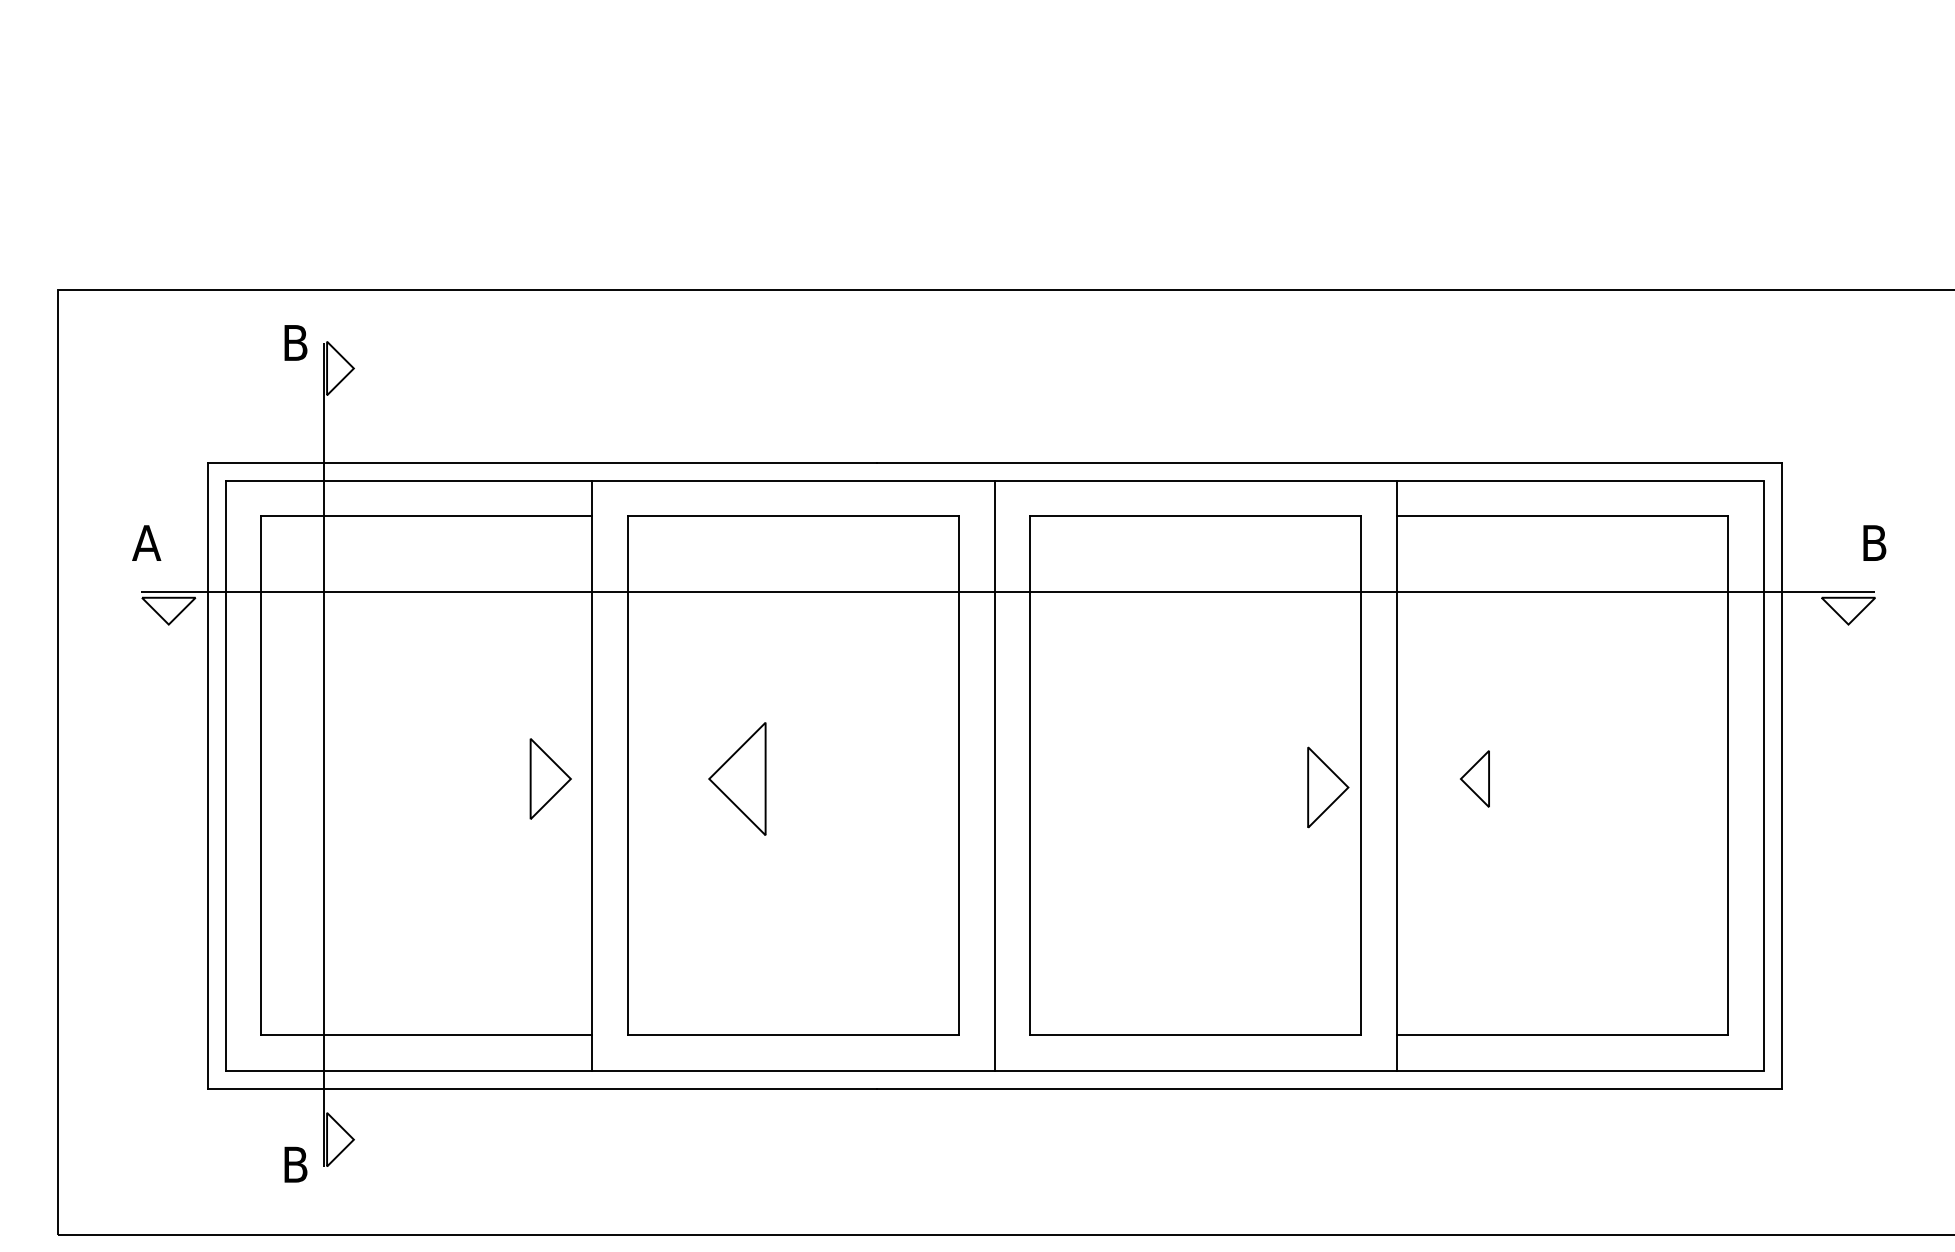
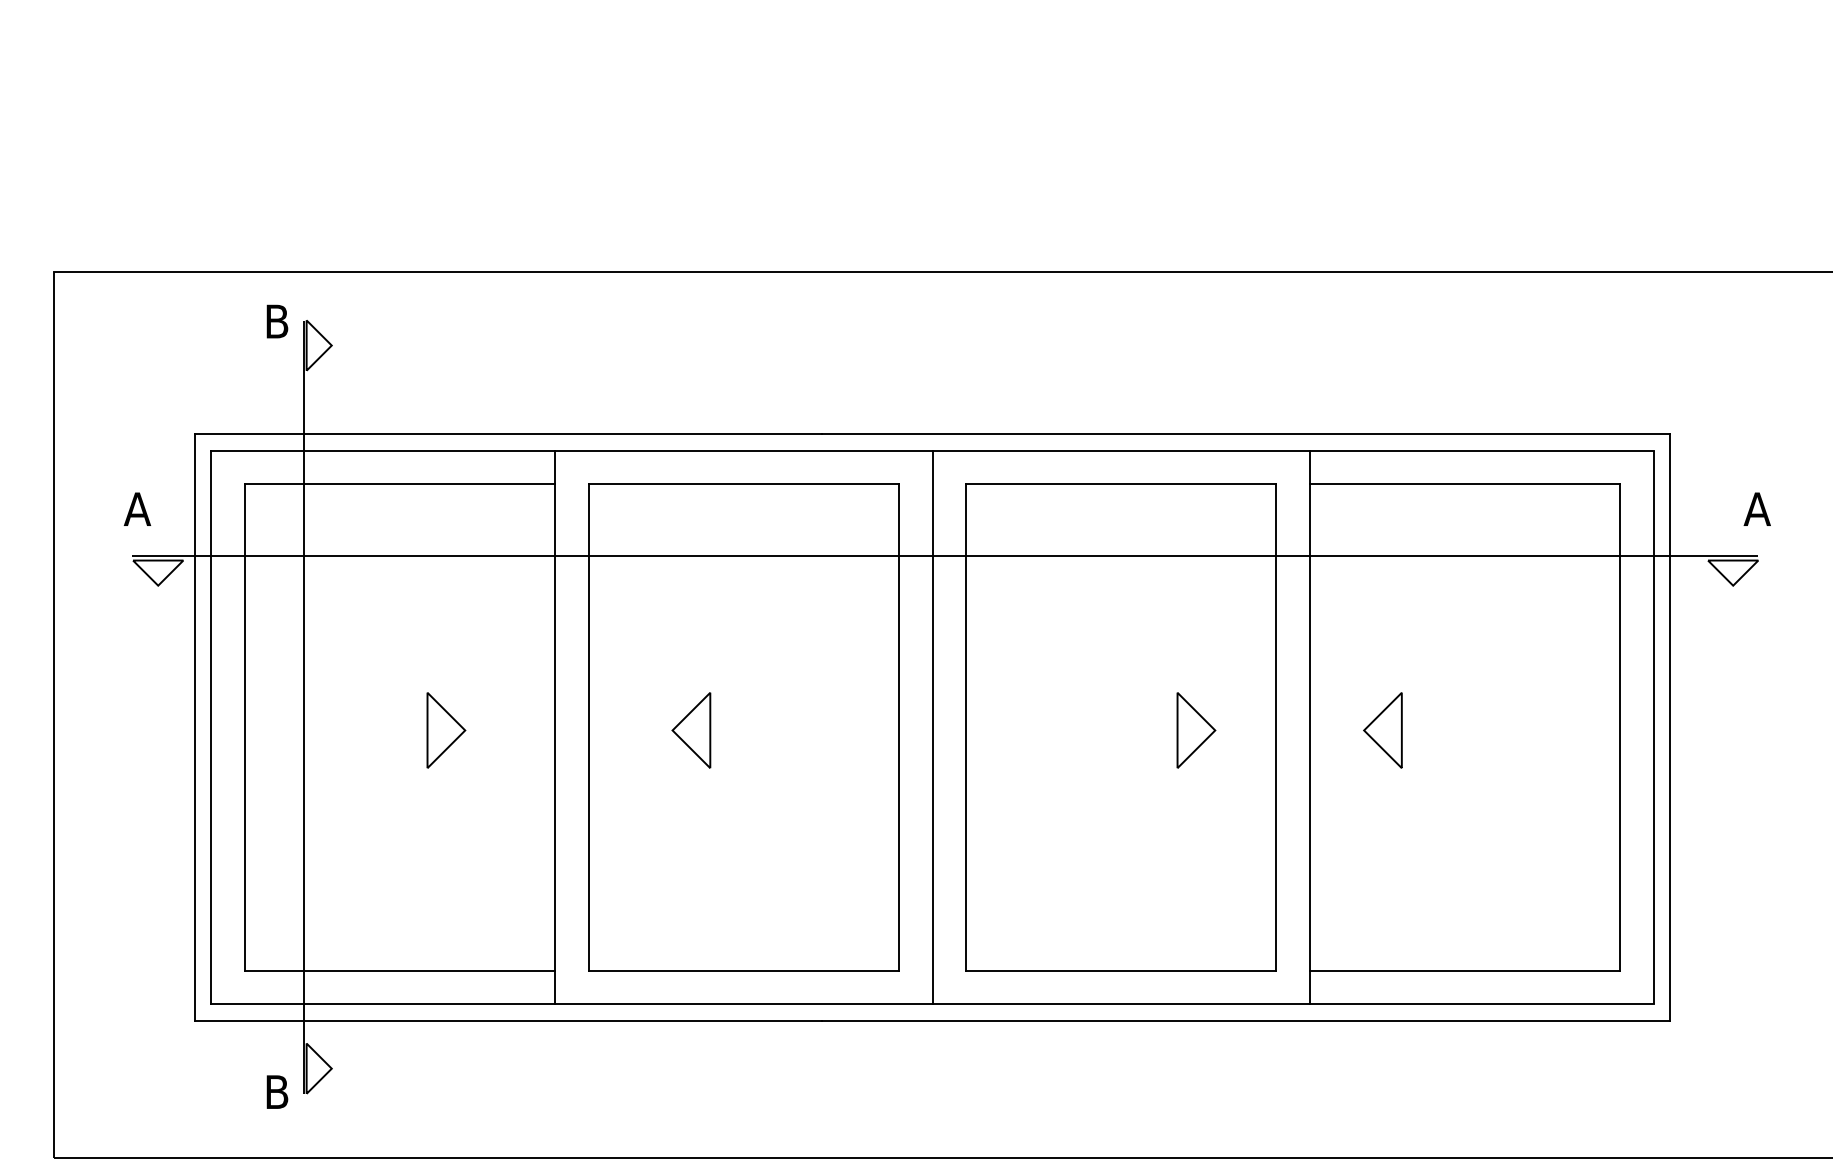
text: (1873, 542) -> (1756, 508), B -> A
part: (550, 779) -> (446, 730), moved
part: (737, 779) -> (691, 730), size x0.71
part: (1474, 779) -> (1382, 730), size x1.43
part: (1328, 787) -> (1196, 730), moved

